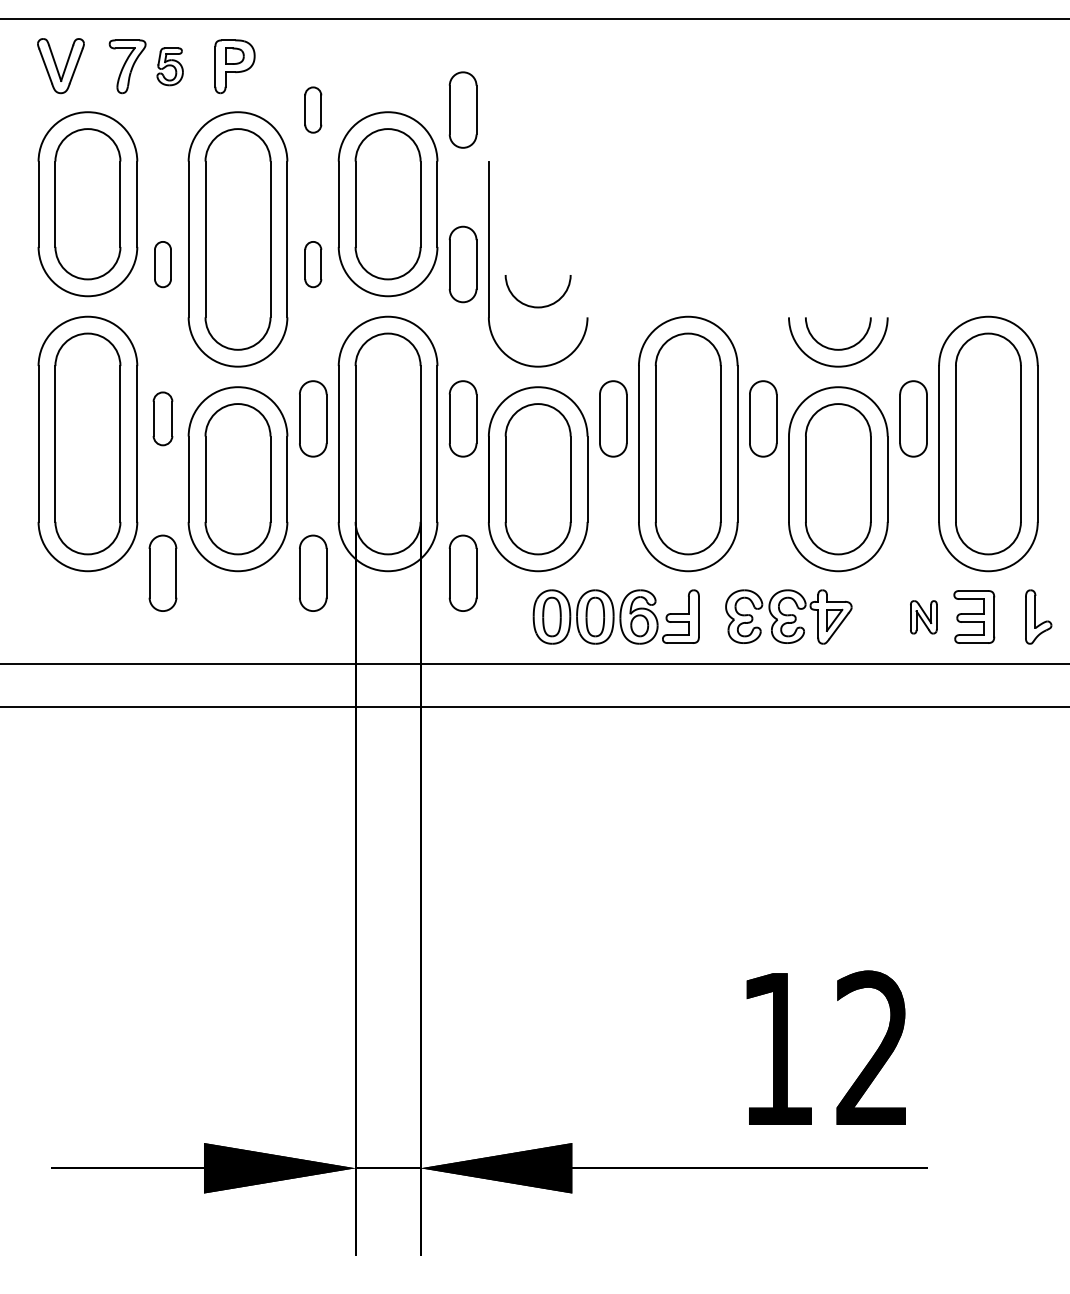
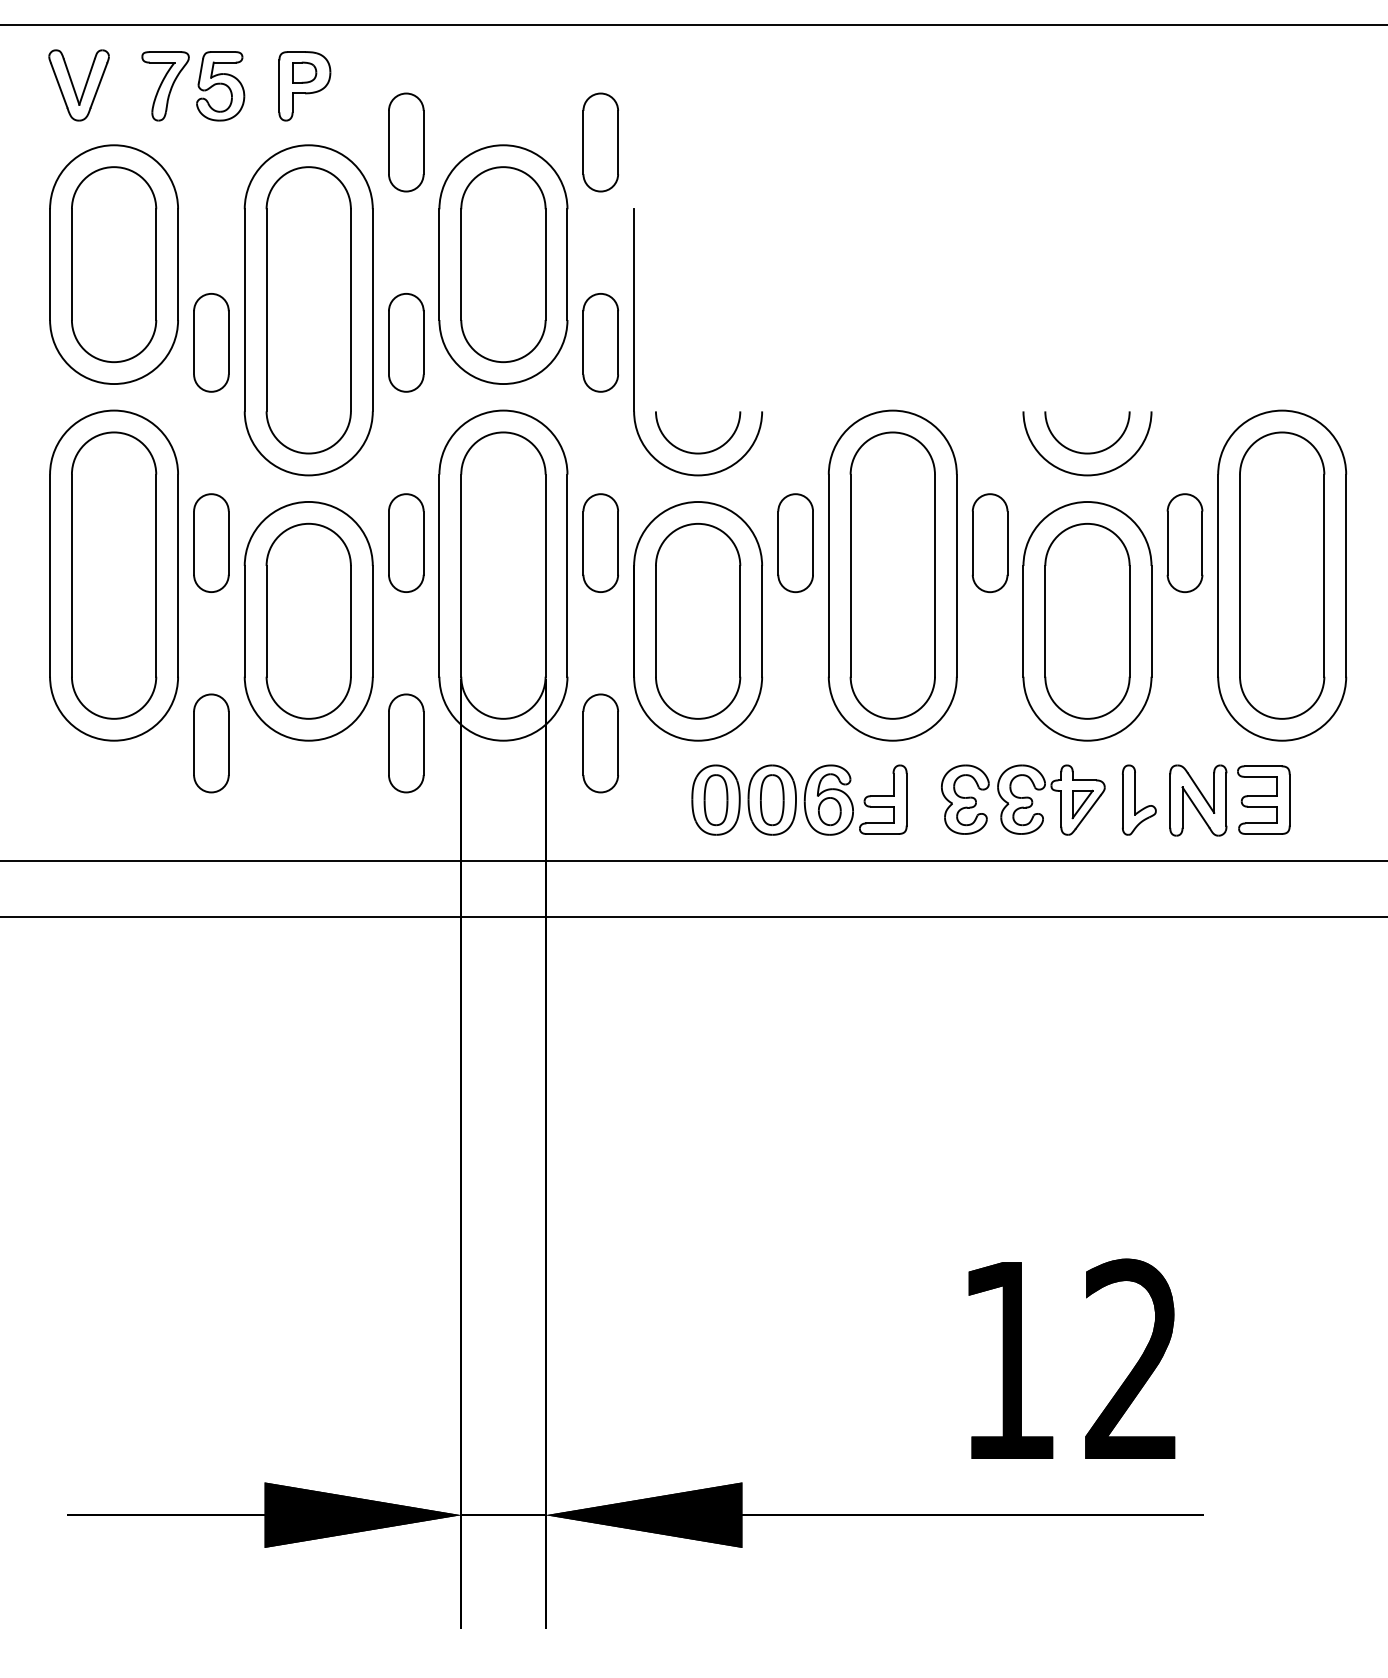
part: (169, 66) -> (220, 86), size x1.43
part: (313, 110) -> (406, 142), size x1.67
part: (163, 264) -> (211, 342), size x1.67
part: (313, 264) -> (406, 342), size x1.67
arc: (538, 306) -> (698, 452), moved
part: (163, 418) -> (211, 542), size x1.43
part: (1038, 616) -> (1139, 799), moved
part: (923, 617) -> (1198, 800), size x1.67

